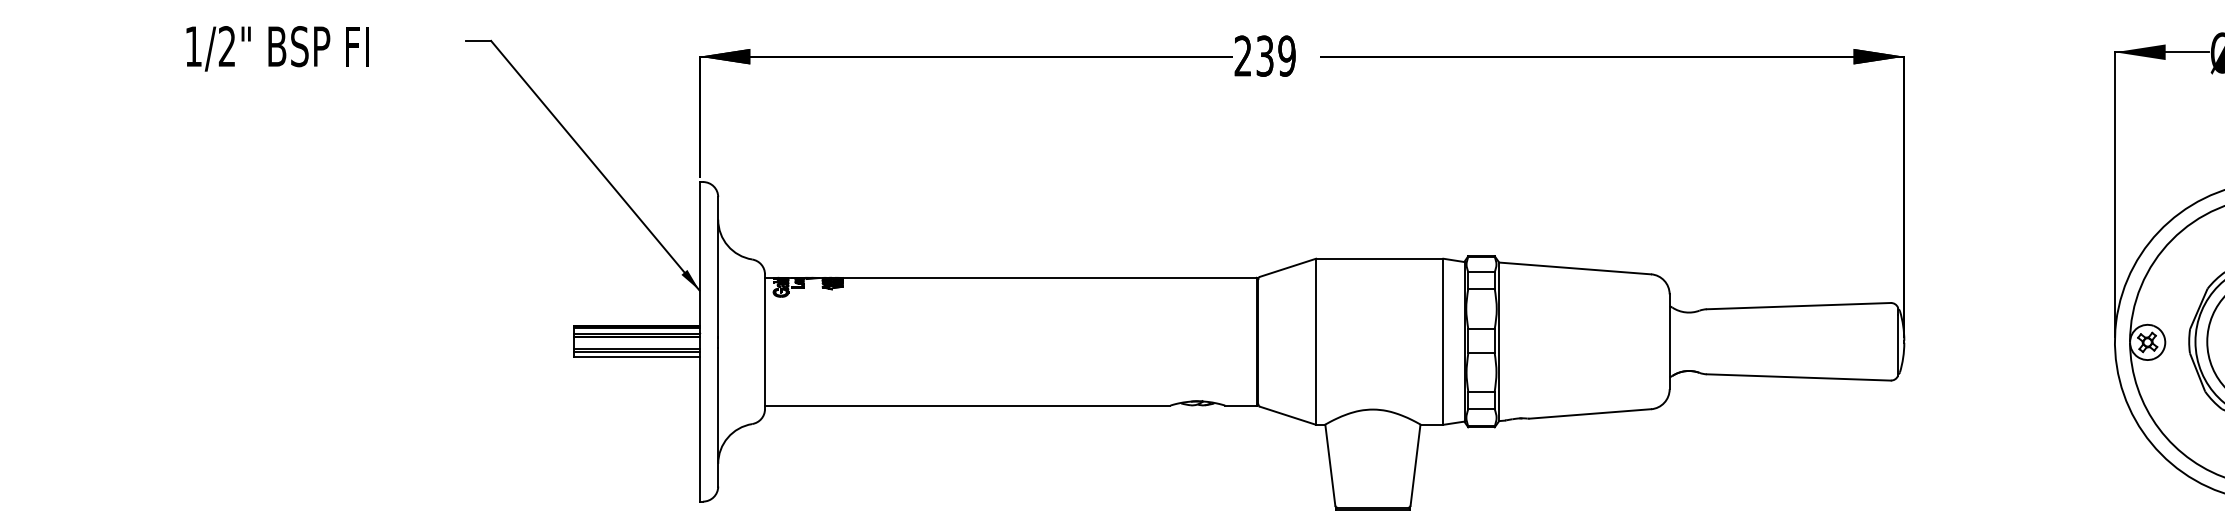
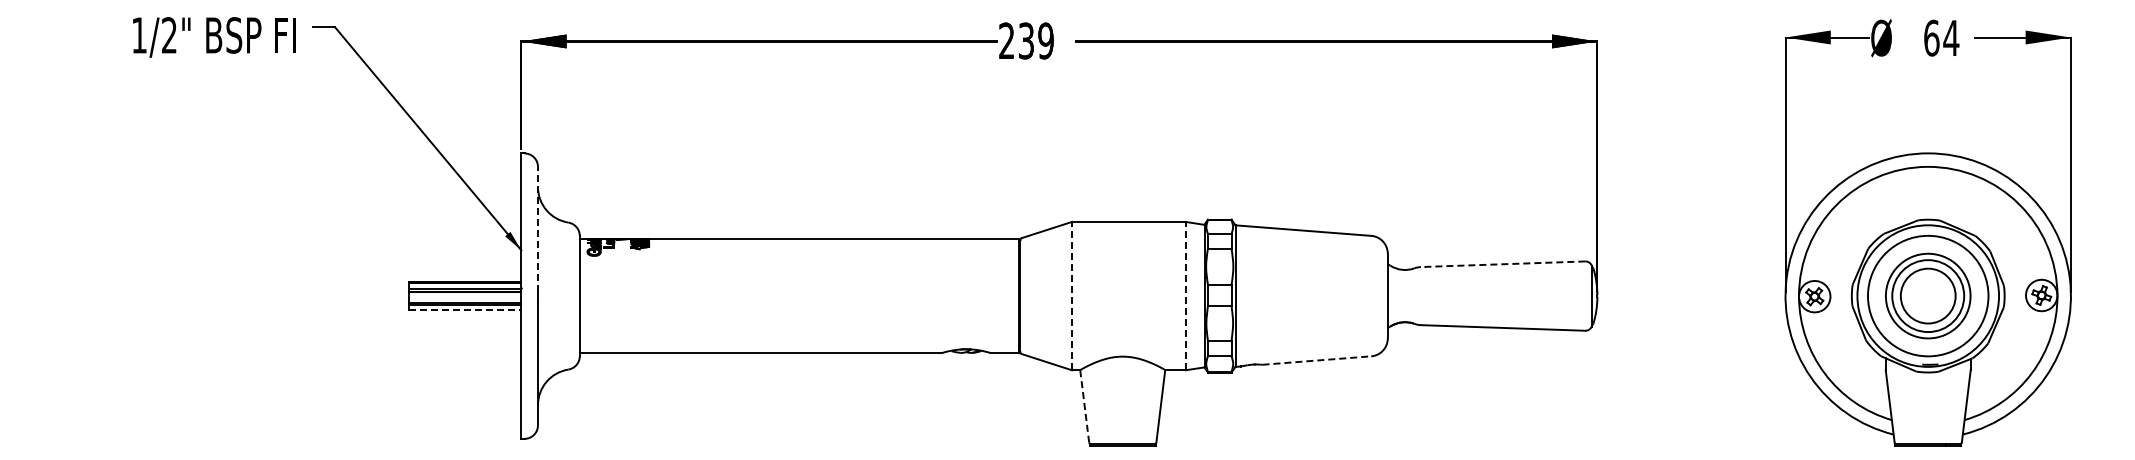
text: (277, 48) -> (214, 37), moved
line: (717, 267) -> (537, 229), solid -> dashed
line: (1798, 306) -> (1502, 264), solid -> dashed
line: (1315, 341) -> (1071, 295), solid -> dashed
line: (1443, 341) -> (1185, 295), solid -> dashed
line: (637, 357) -> (465, 310), solid -> dashed
line: (1589, 413) -> (1316, 360), solid -> dashed
line: (1330, 465) -> (1084, 406), solid -> dashed

